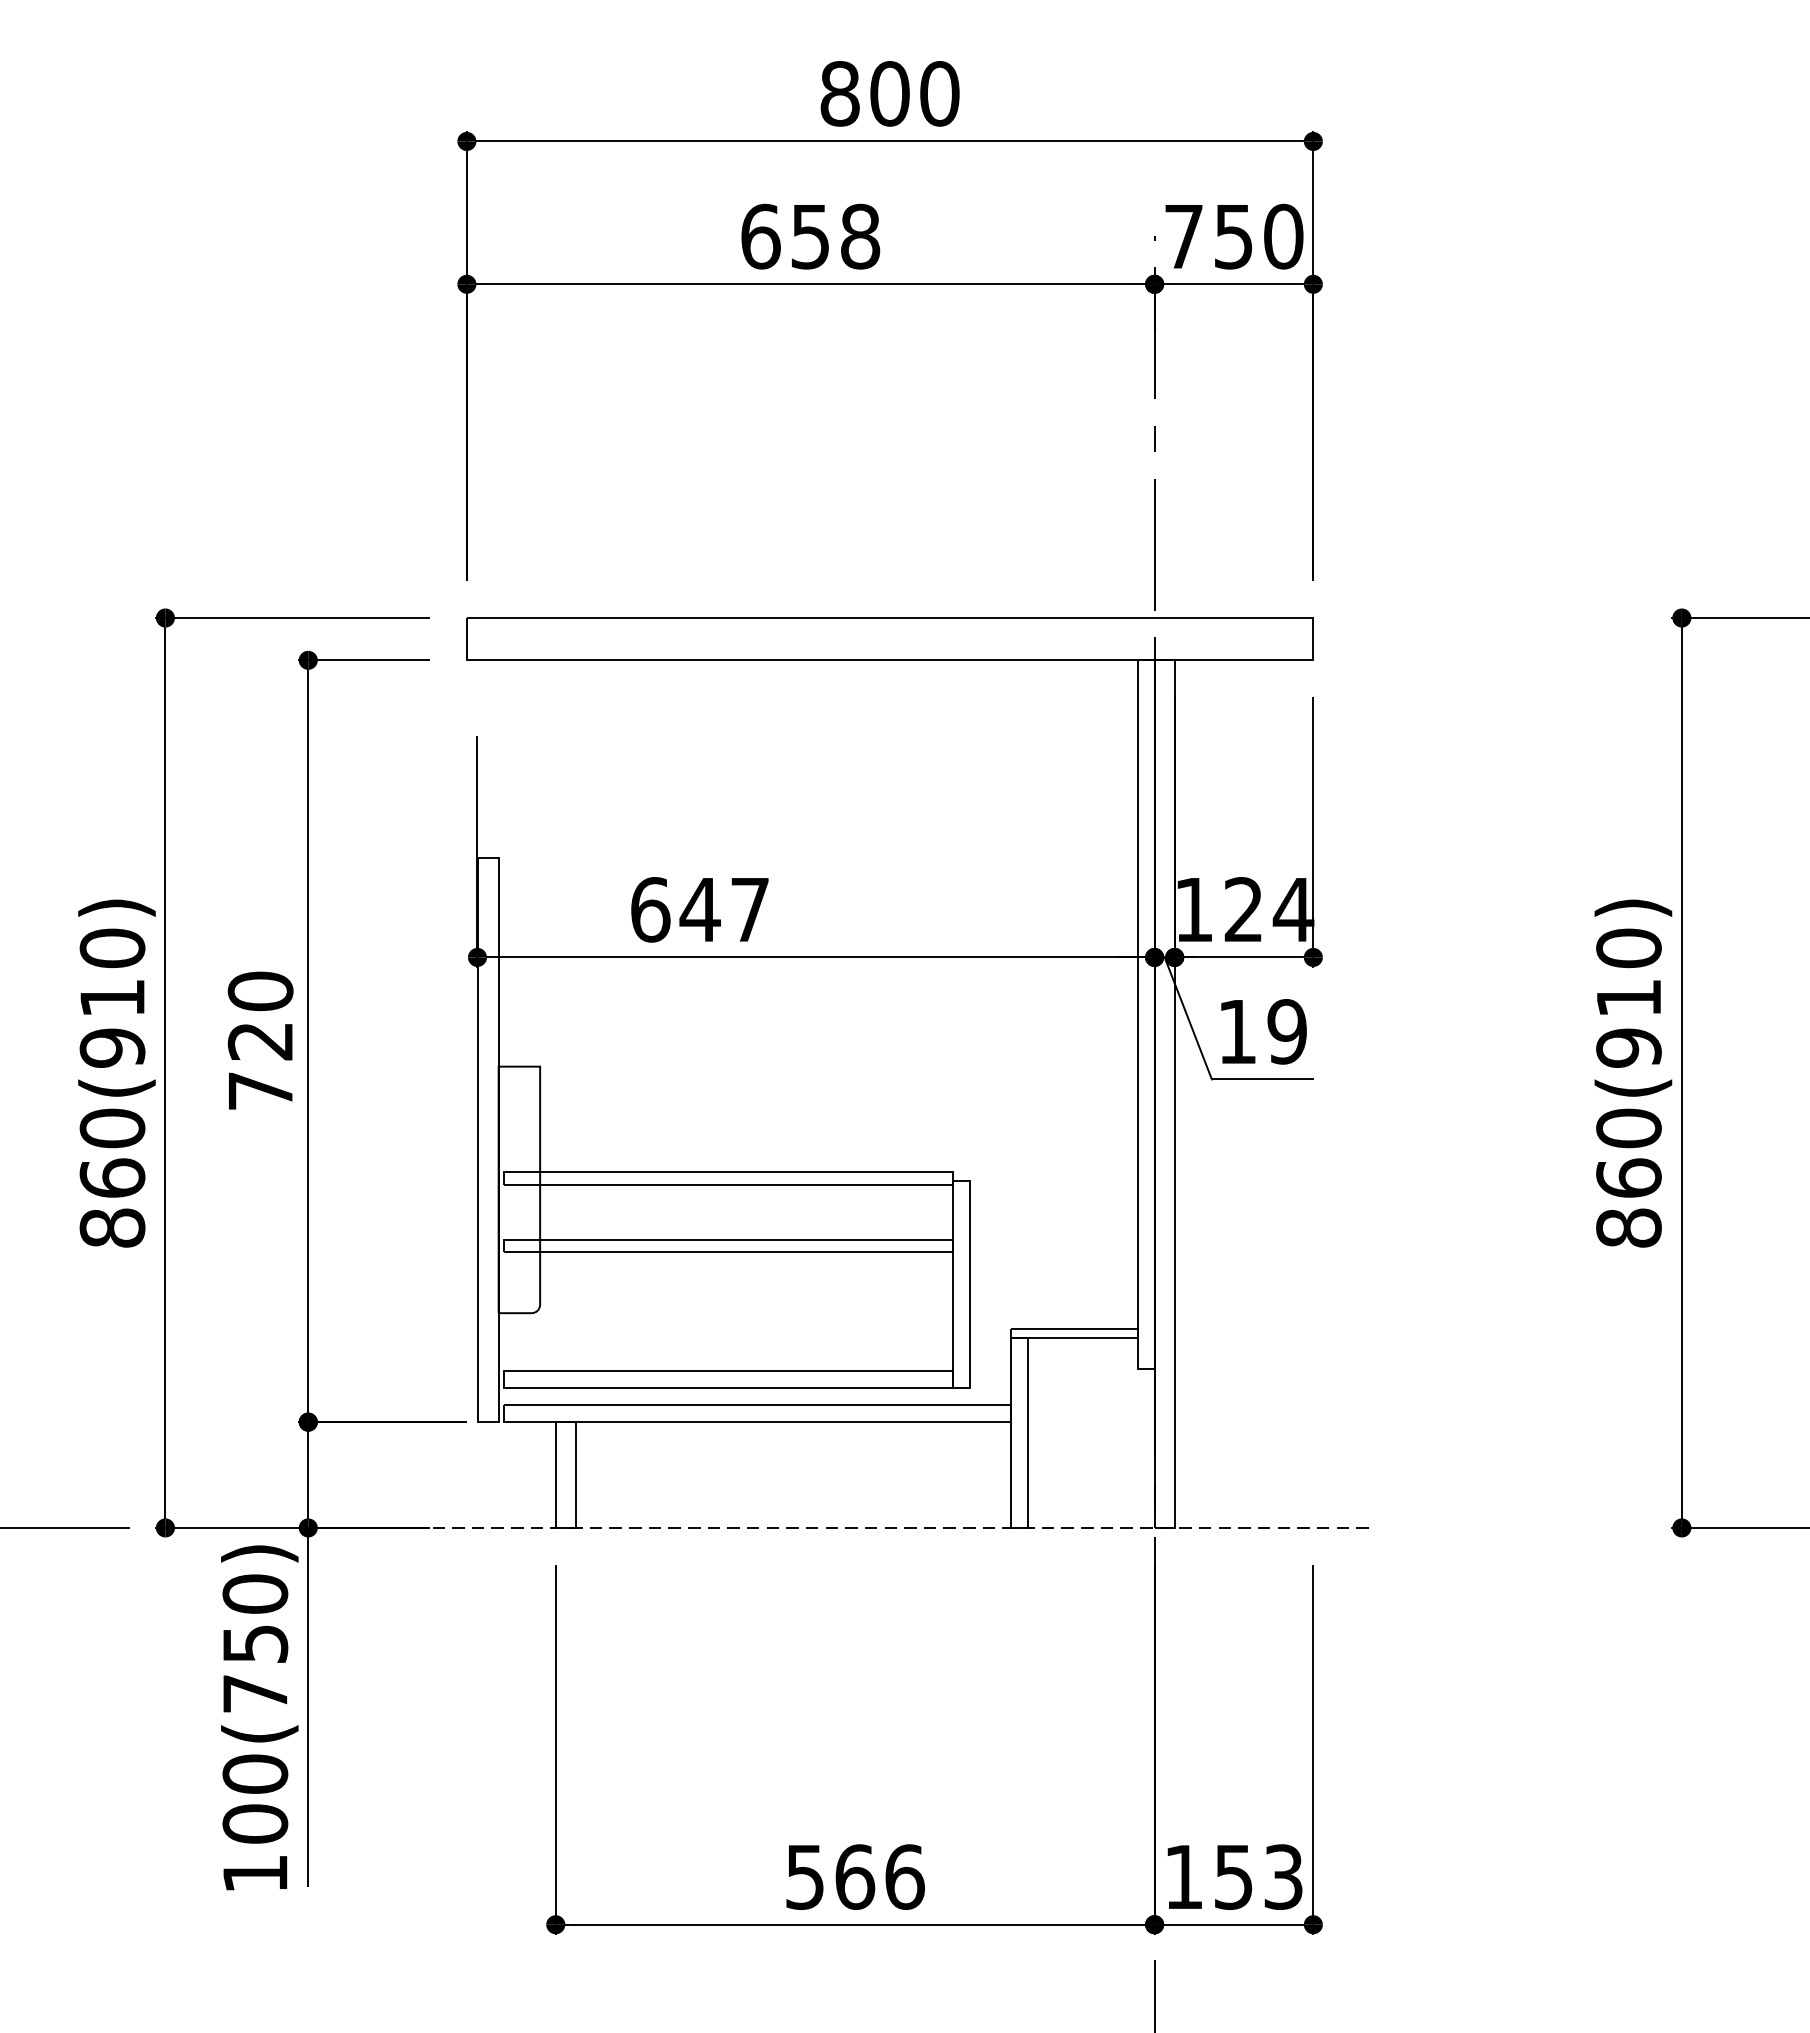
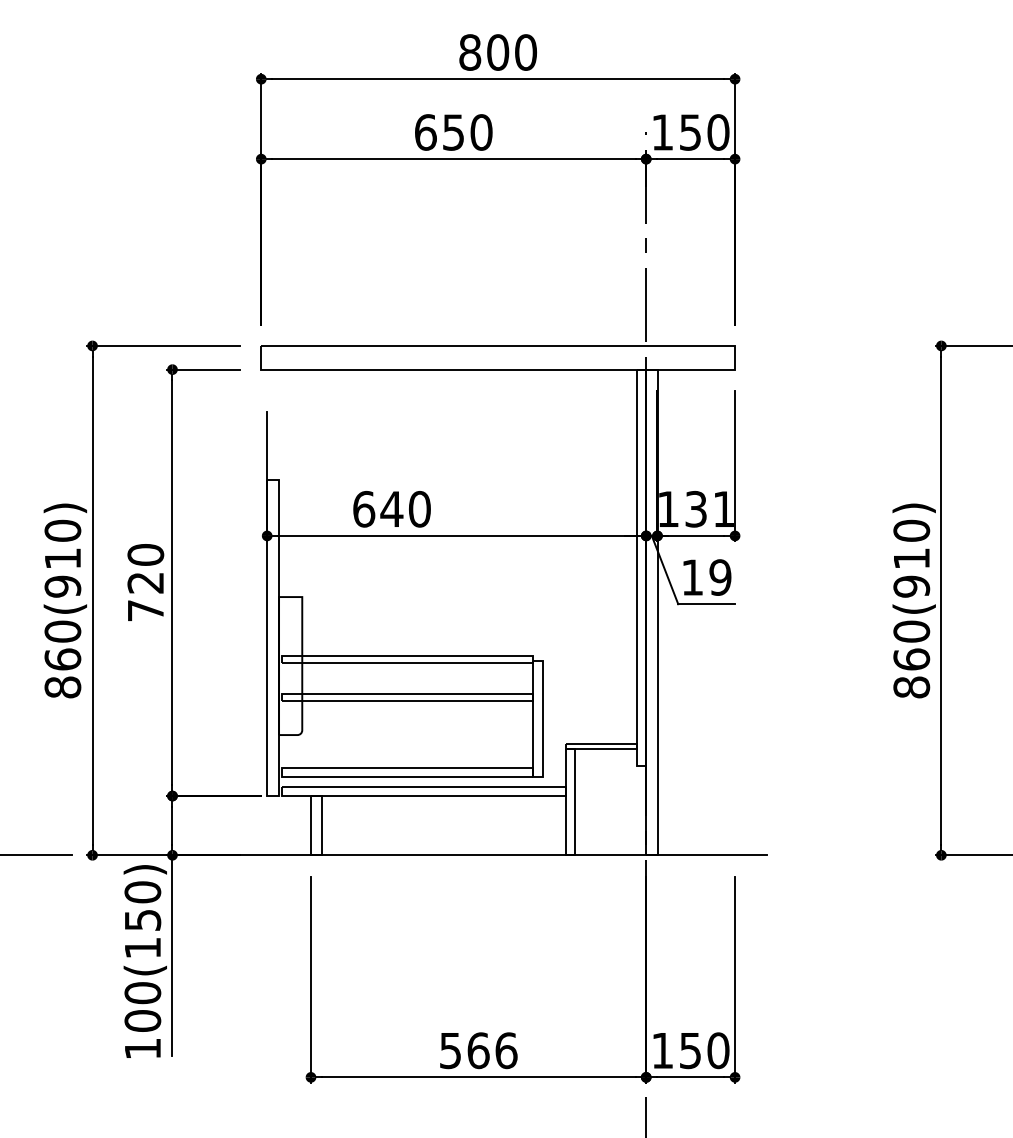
text: (860, 236) -> (481, 132), 658 -> 650
text: (1183, 236) -> (662, 132), 750 -> 150
text: (749, 910) -> (419, 509), 647 -> 640
text: (1267, 910) -> (709, 509), 124 -> 131
line: (842, 1528) -> (471, 855), dashed -> solid
text: (254, 1694) -> (142, 948), 100(750) -> 100(150)
text: (1283, 1876) -> (718, 1050), 153 -> 150

